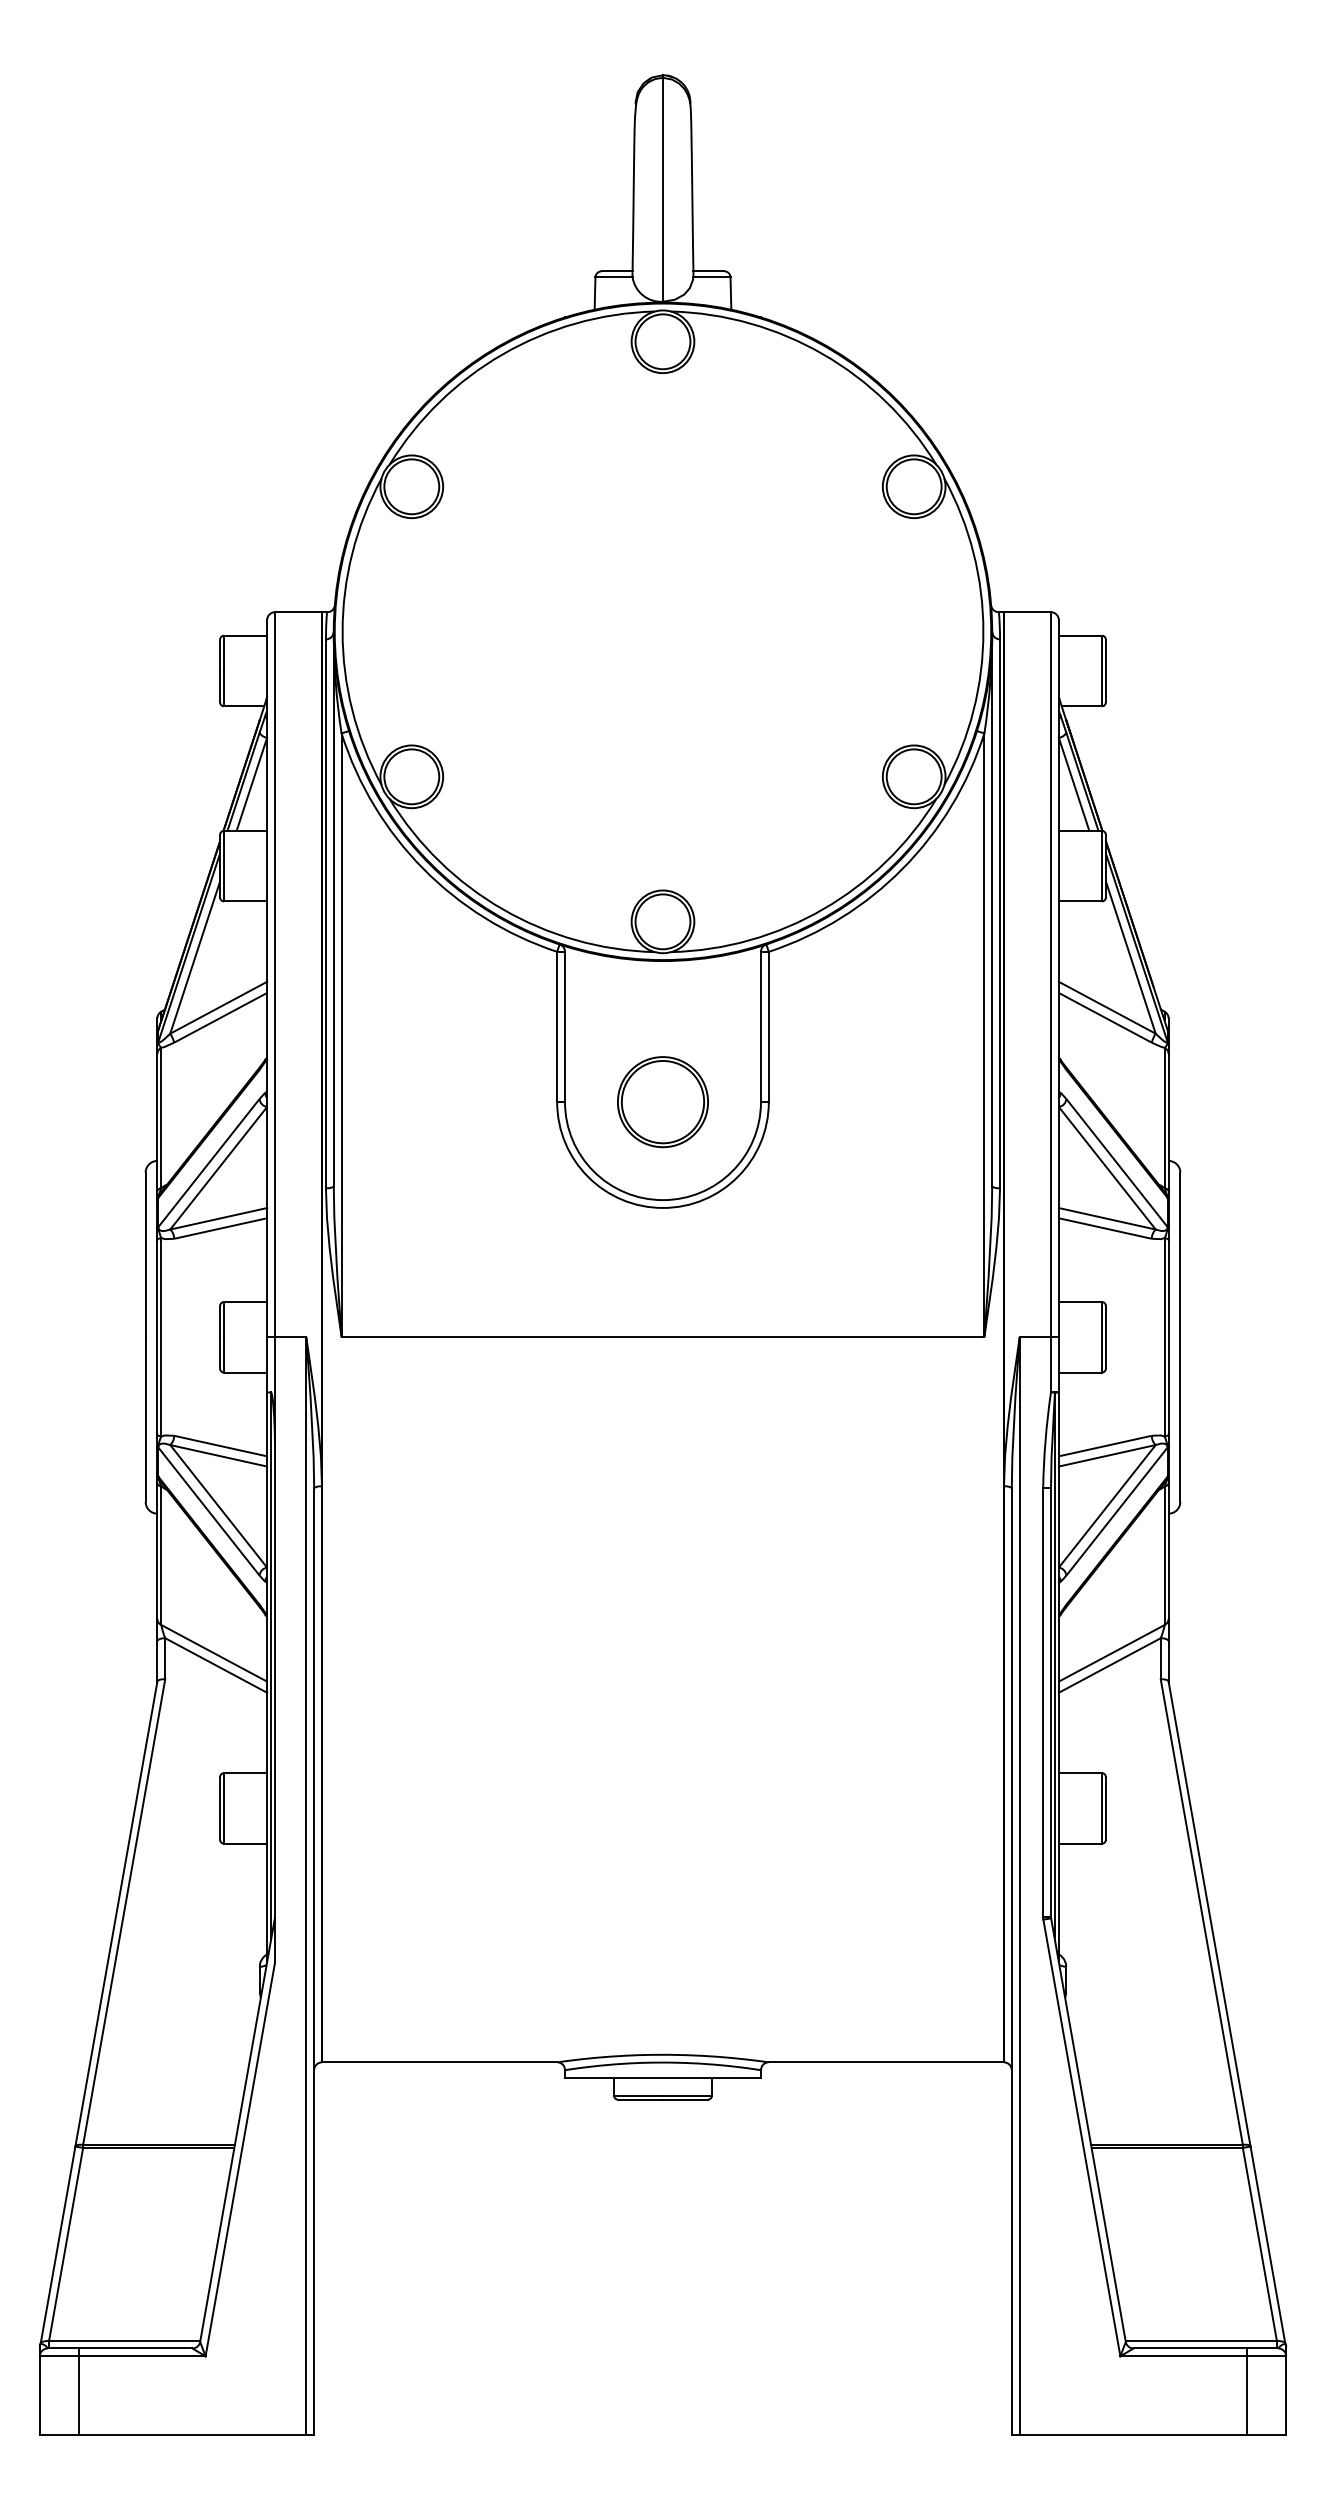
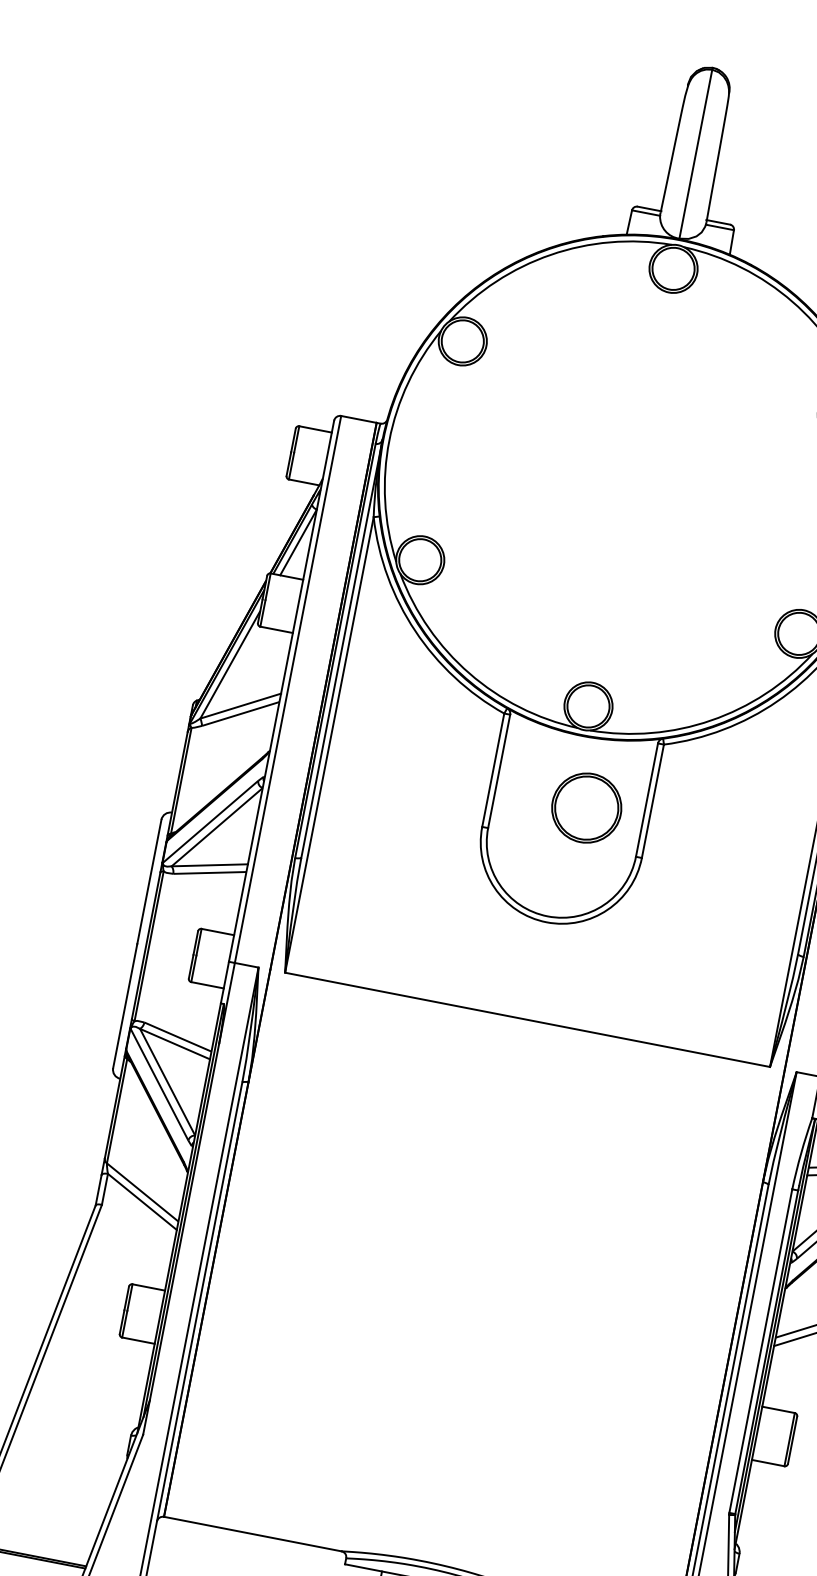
part: (662, 1102) -> (586, 808), moved

